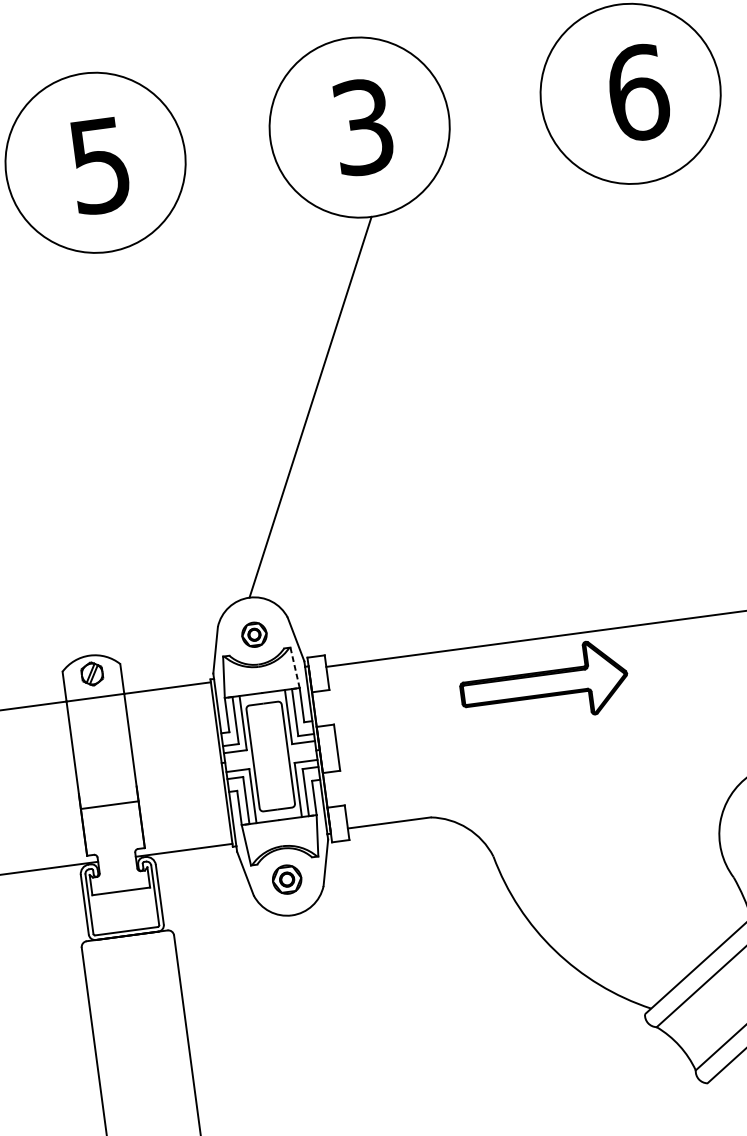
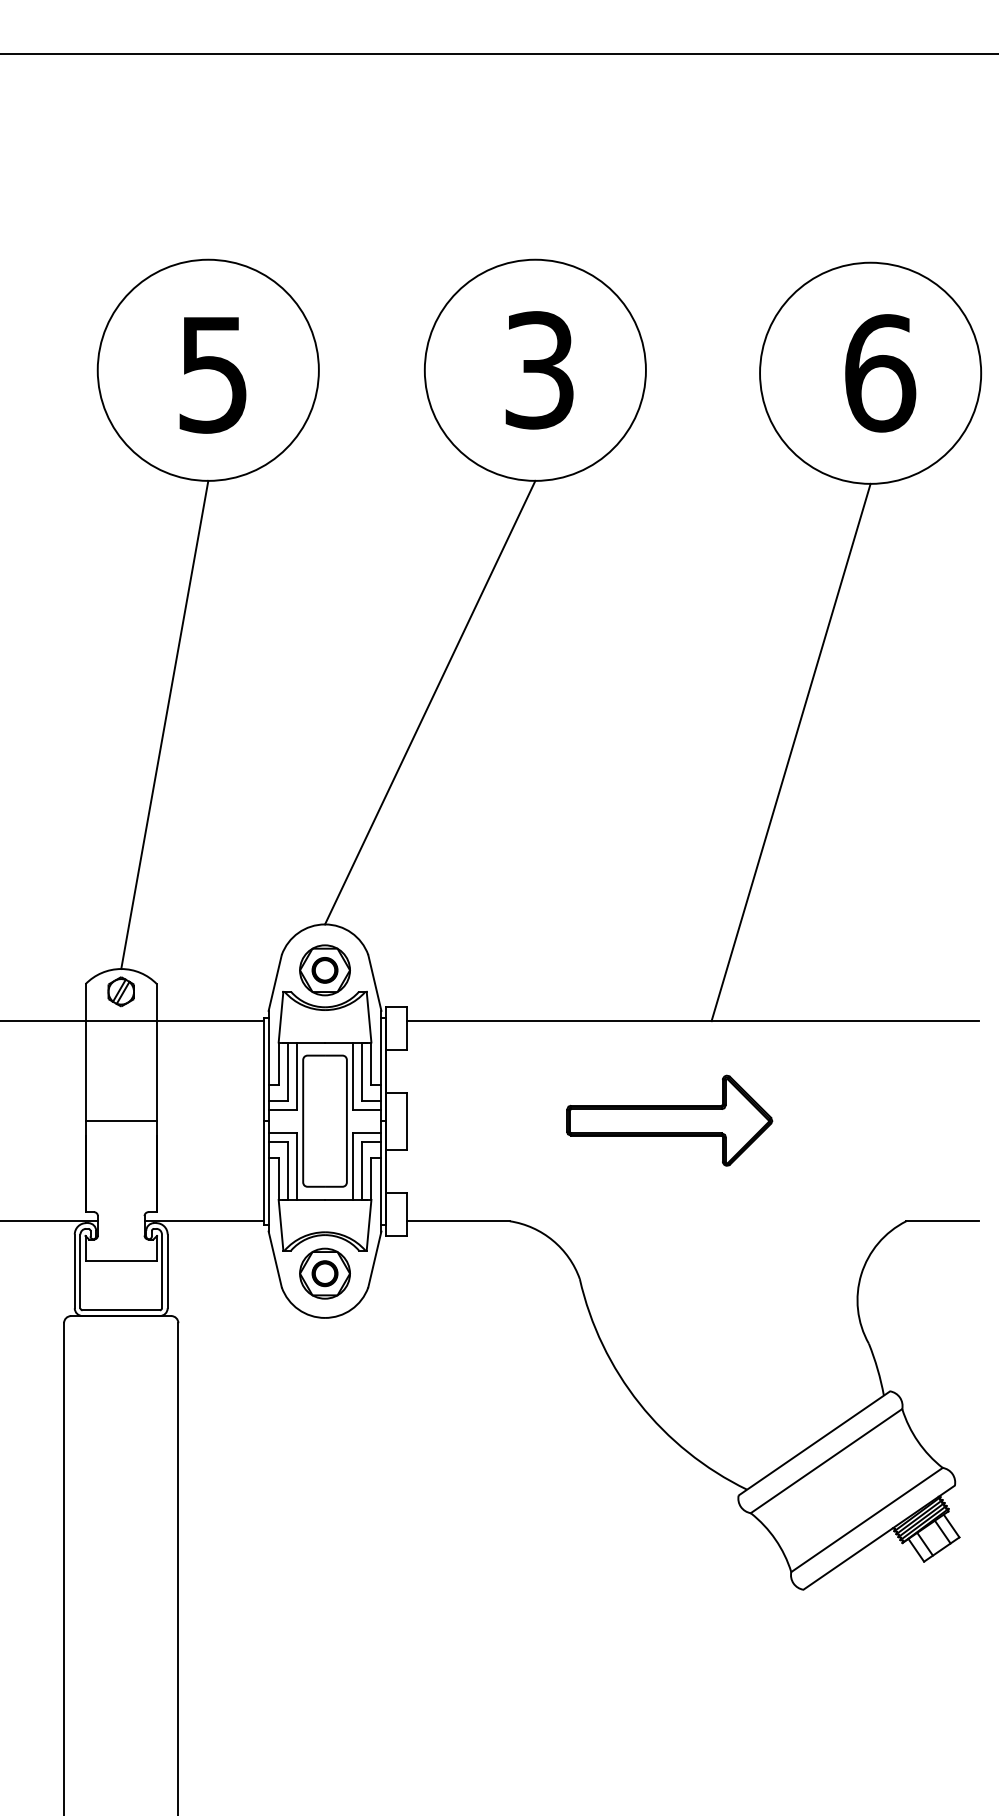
line: (606, 408) -> (790, 752), added
line: (98, 453) -> (164, 724), added
part: (254, 634) -> (324, 970), size x1.67
line: (295, 668) -> (369, 1017), dashed -> solid
part: (544, 684) -> (669, 1120), moved
line: (109, 805) -> (121, 1121), moved
part: (286, 879) -> (324, 1273), size x1.43

